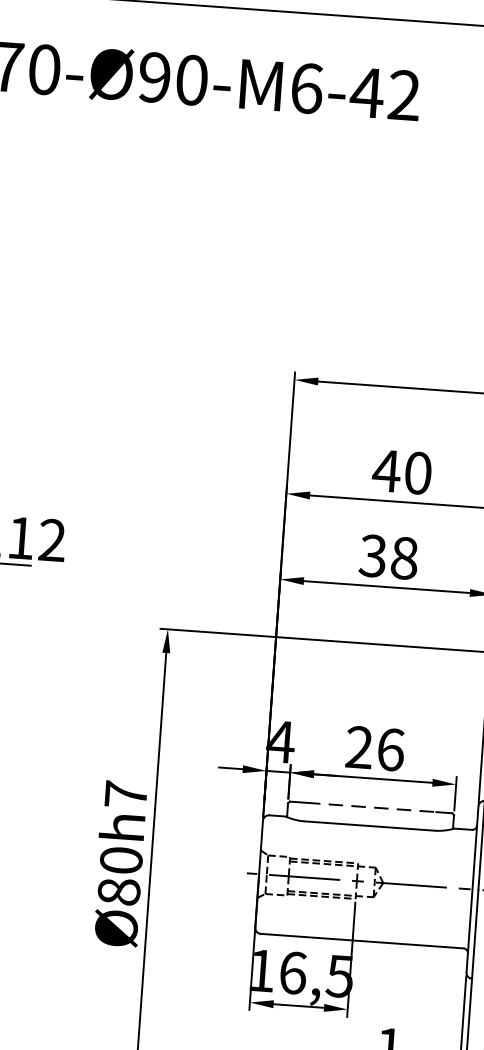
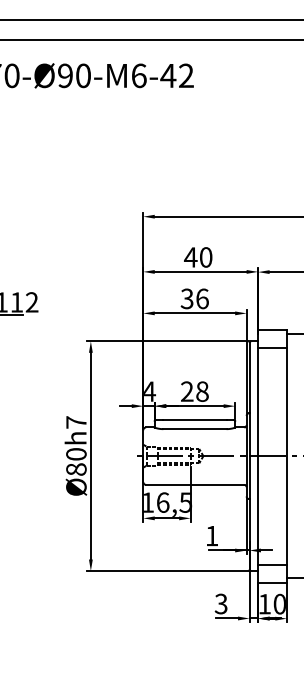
text: (404, 557) -> (202, 298), 38 -> 36
text: (390, 749) -> (202, 391), 26 -> 28
line: (370, 808) -> (194, 420), dashed -> solid

